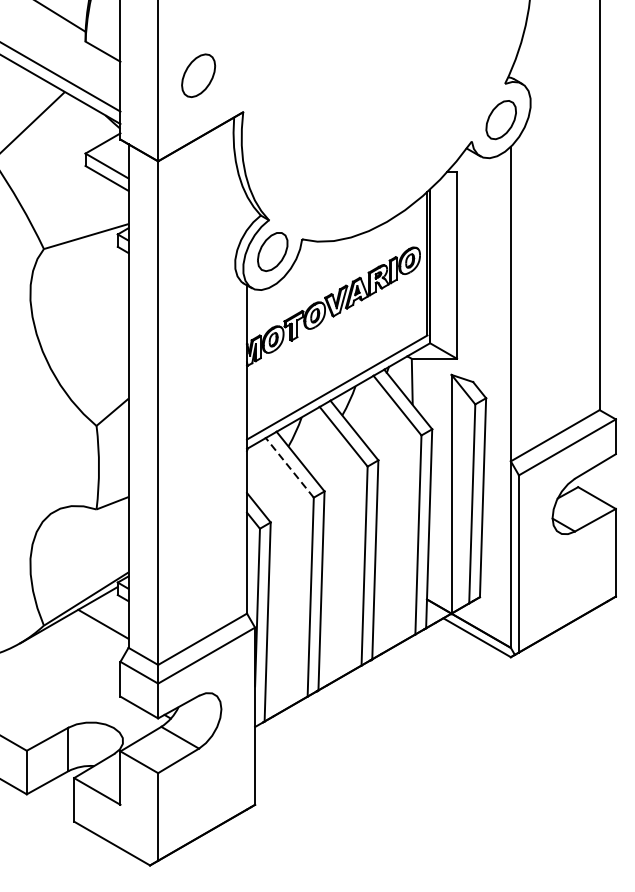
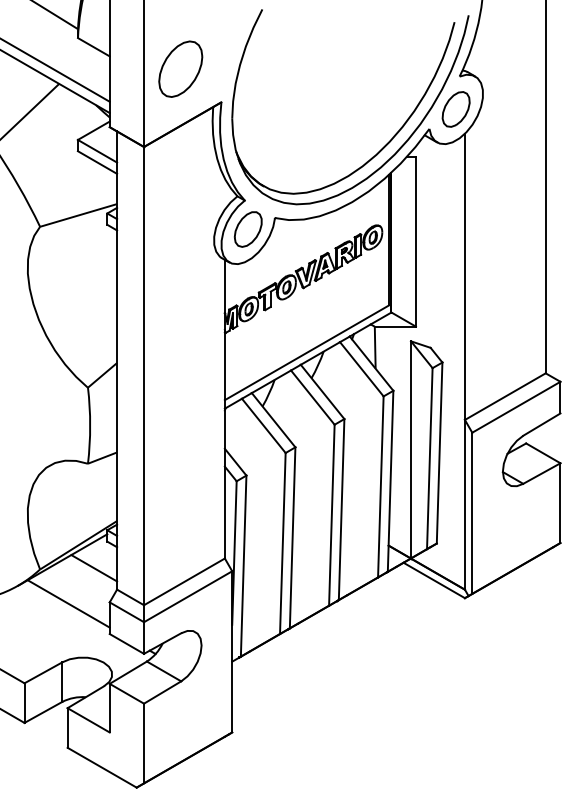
part: (198, 75) -> (180, 68), size x1.43
part: (424, 157) -> (386, 143), added
line: (289, 467) -> (263, 425), dashed -> solid
line: (75, 663) -> (68, 603), added

